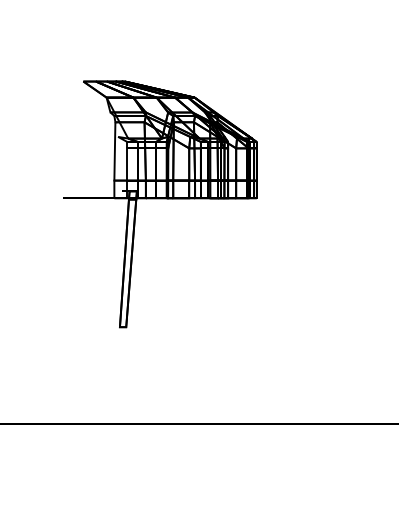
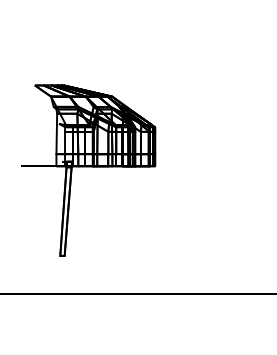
part: (160, 204) -> (88, 170), moved

